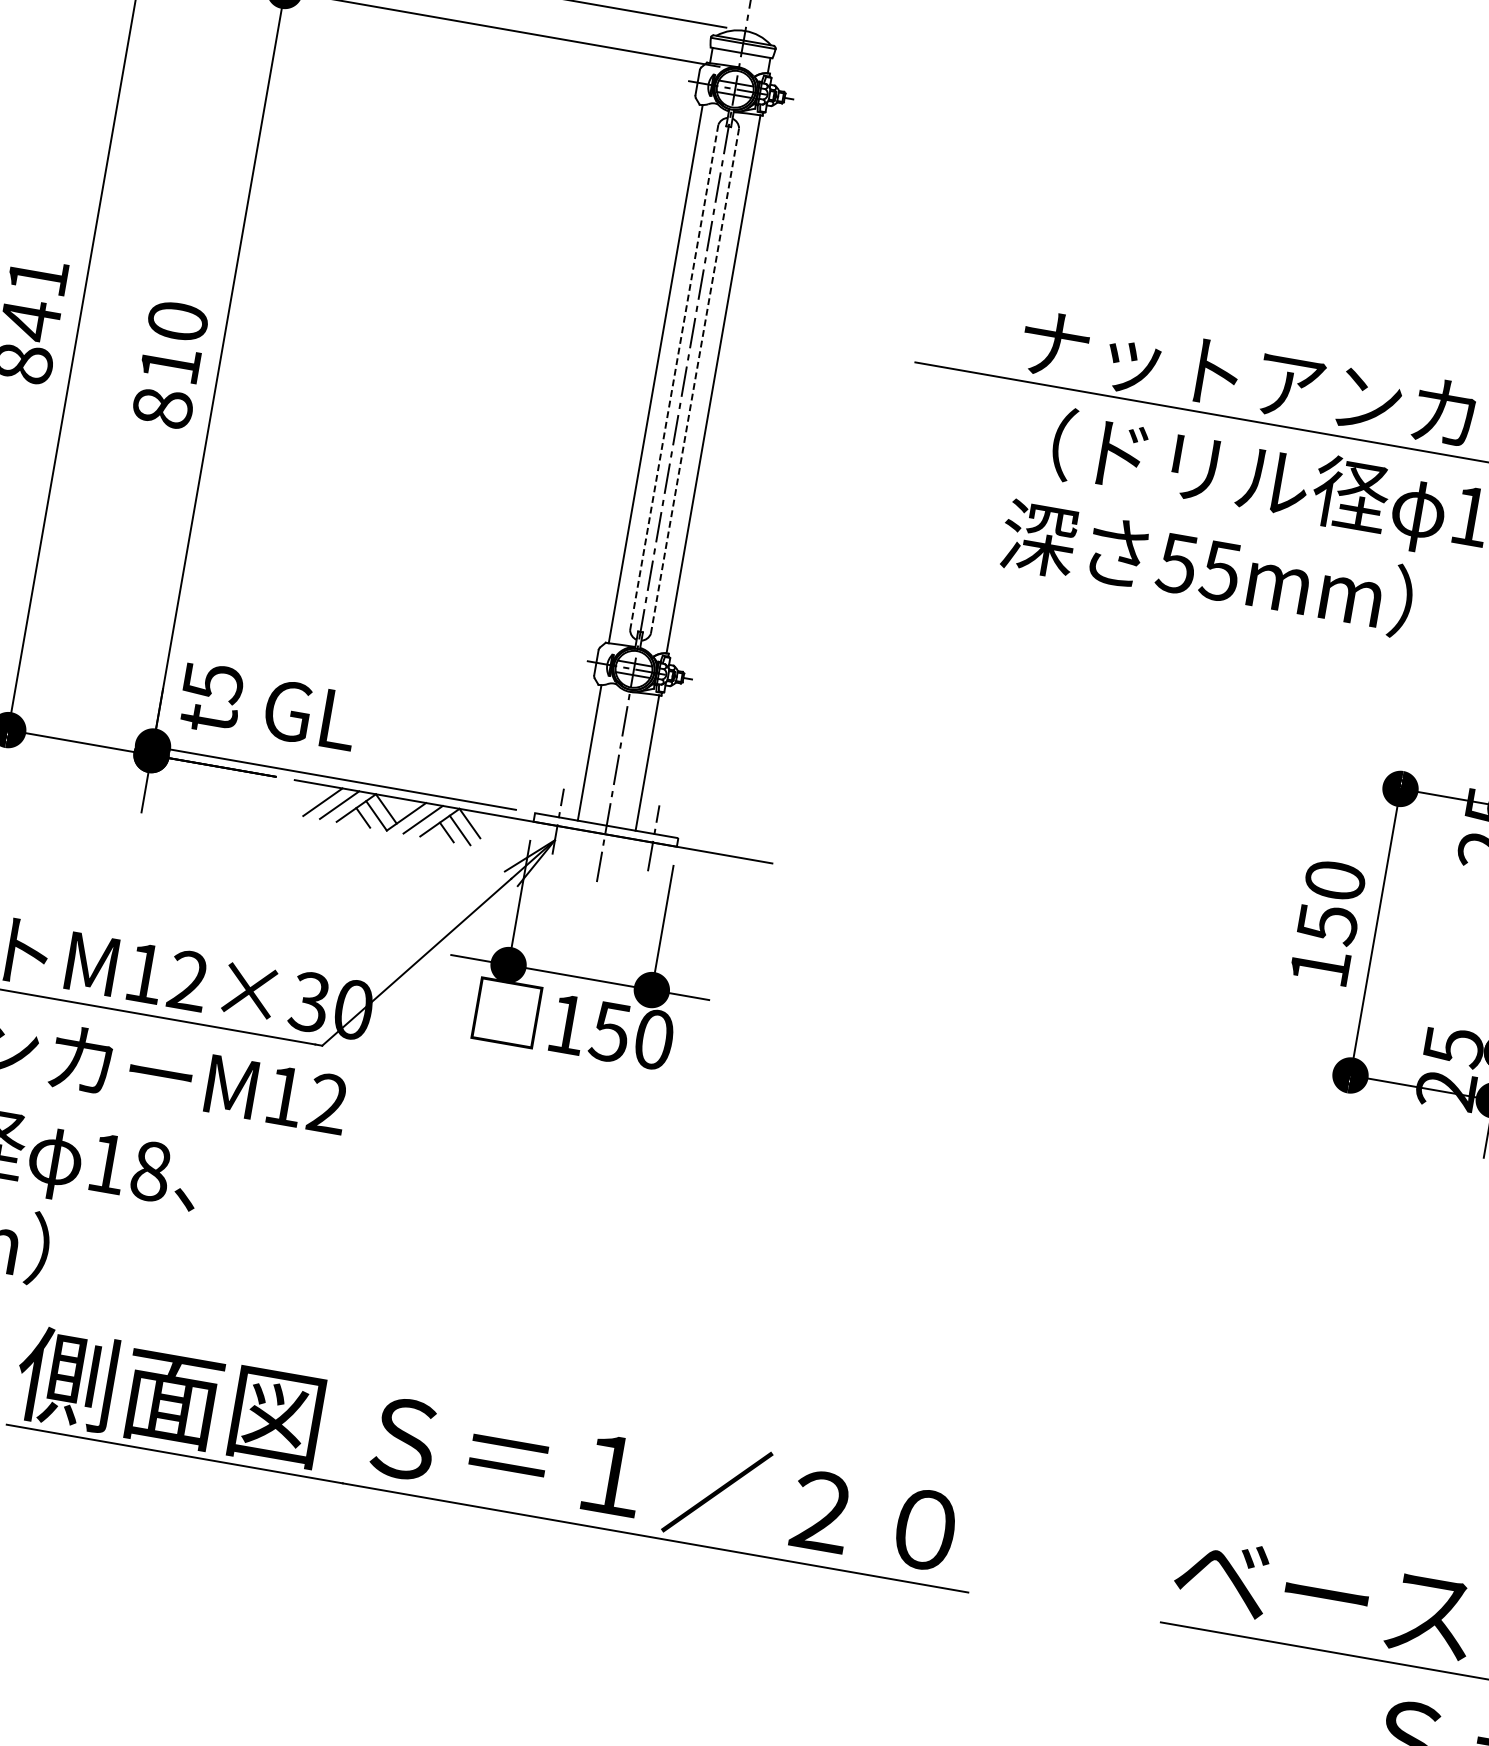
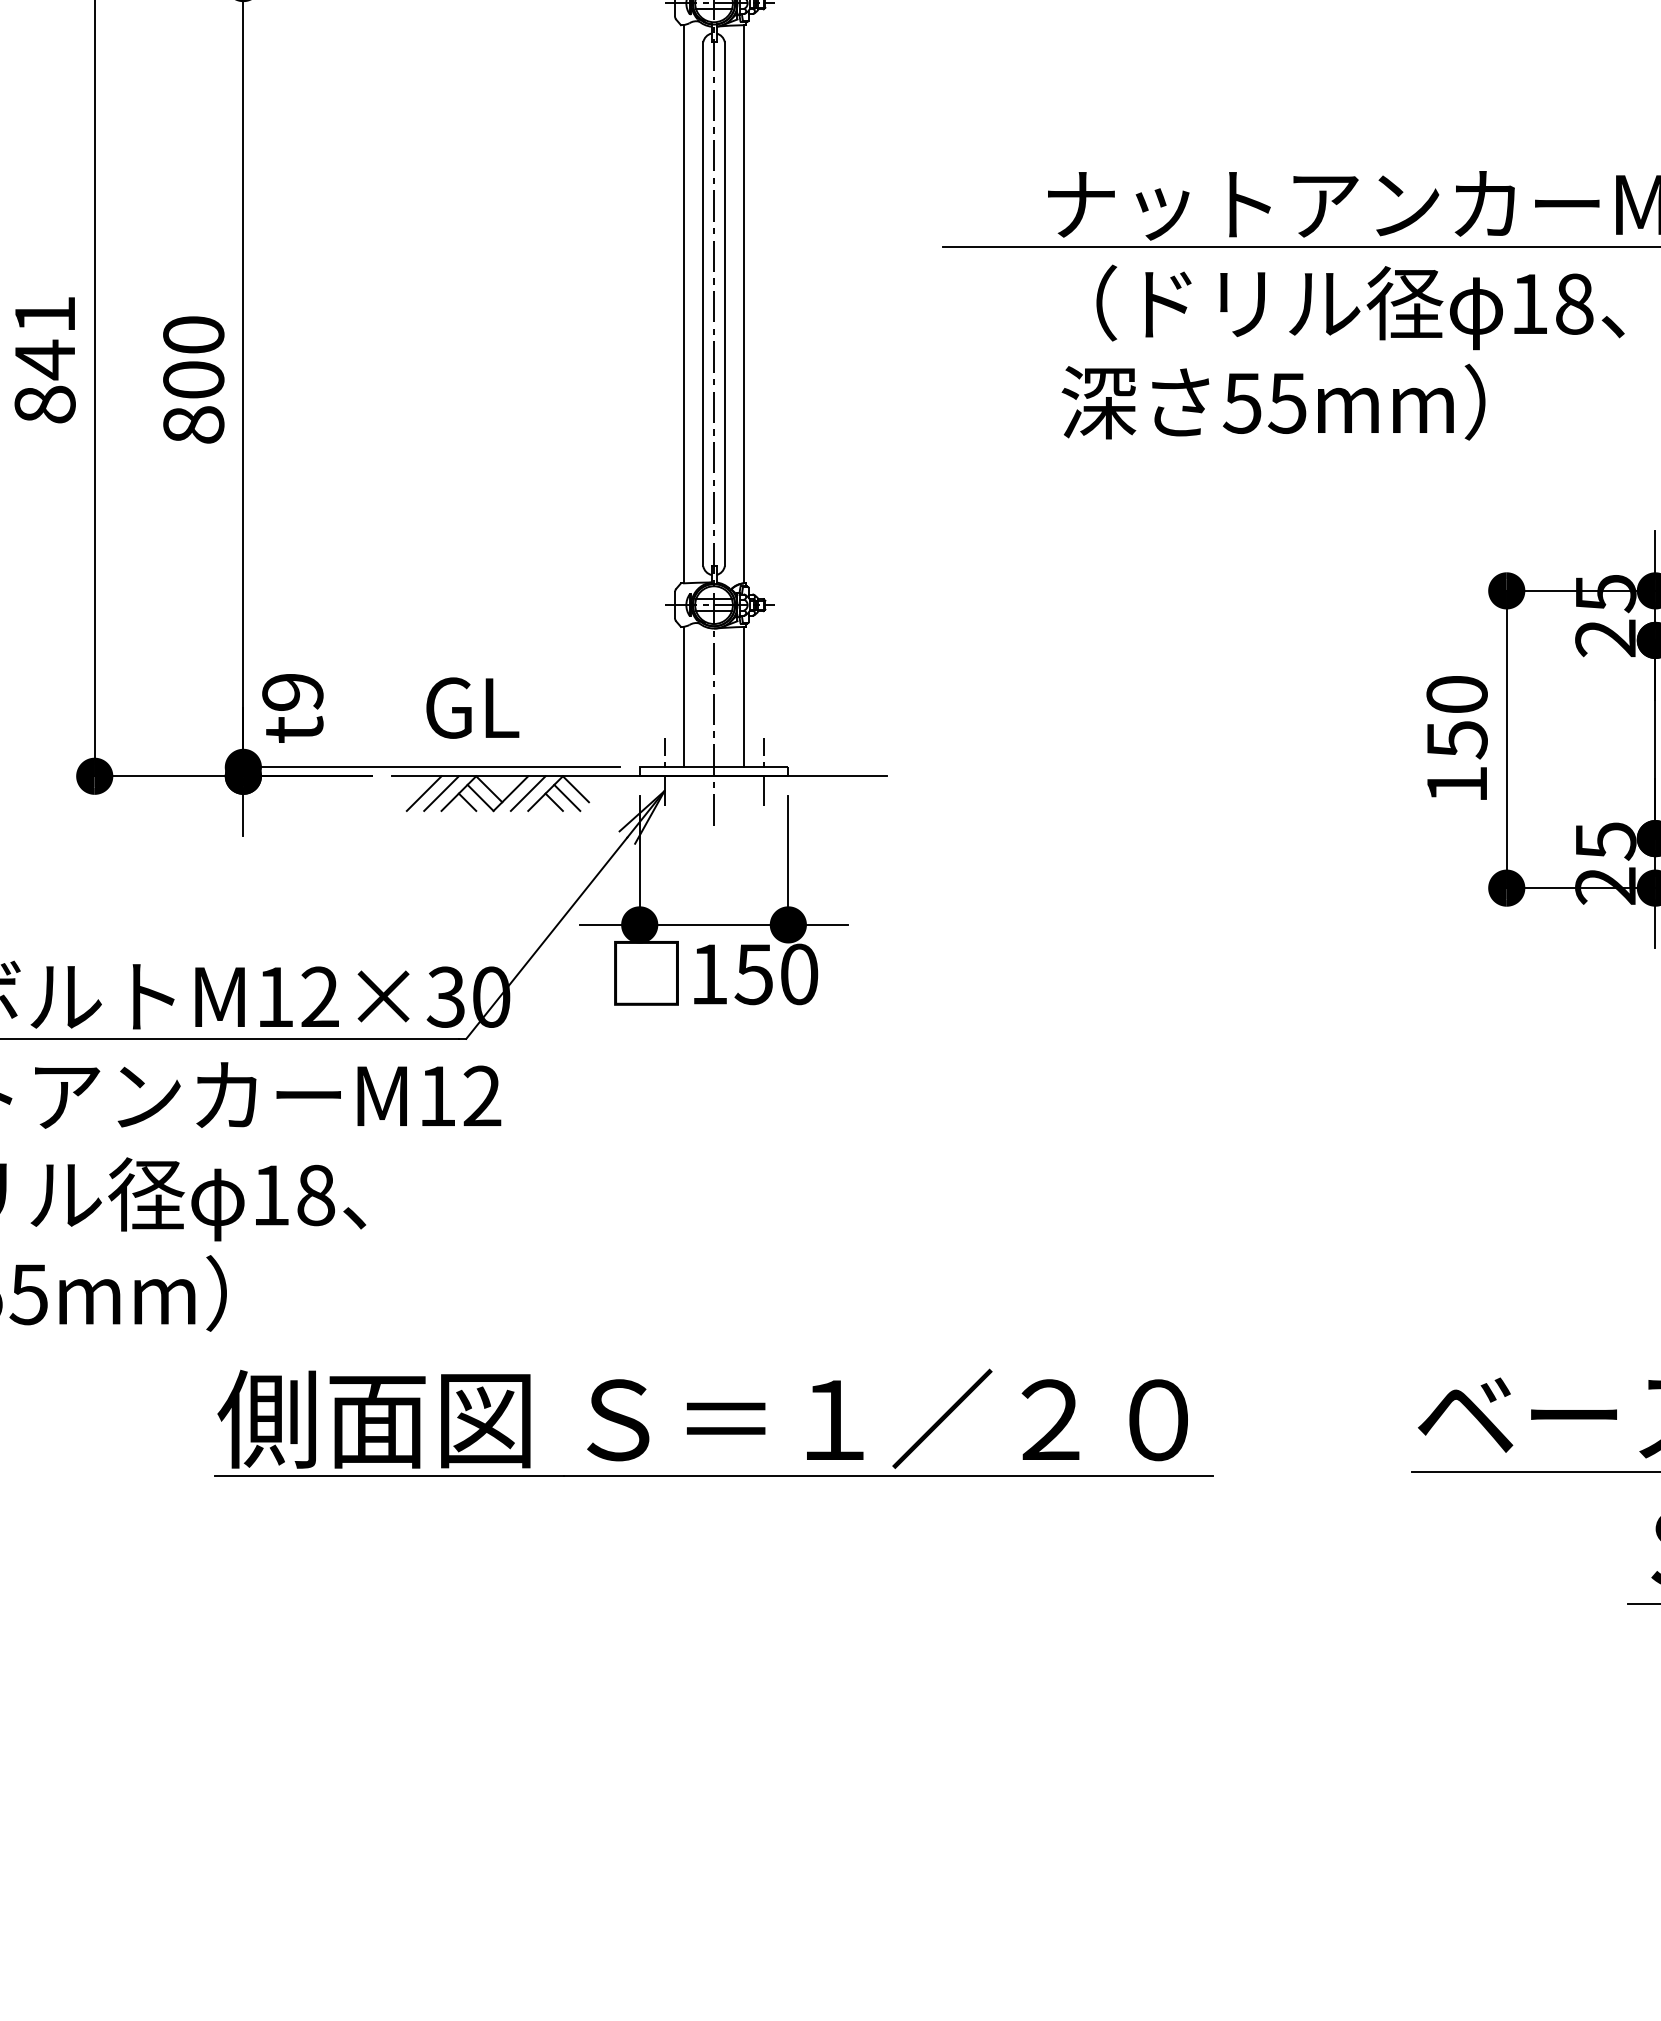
text: (170, 364) -> (193, 379), 810 -> 800
line: (674, 376) -> (703, 303), dashed -> solid
line: (694, 380) -> (724, 303), dashed -> solid
text: (212, 683) -> (292, 693), t5 -> t9
text: (310, 714) -> (472, 707), moved

